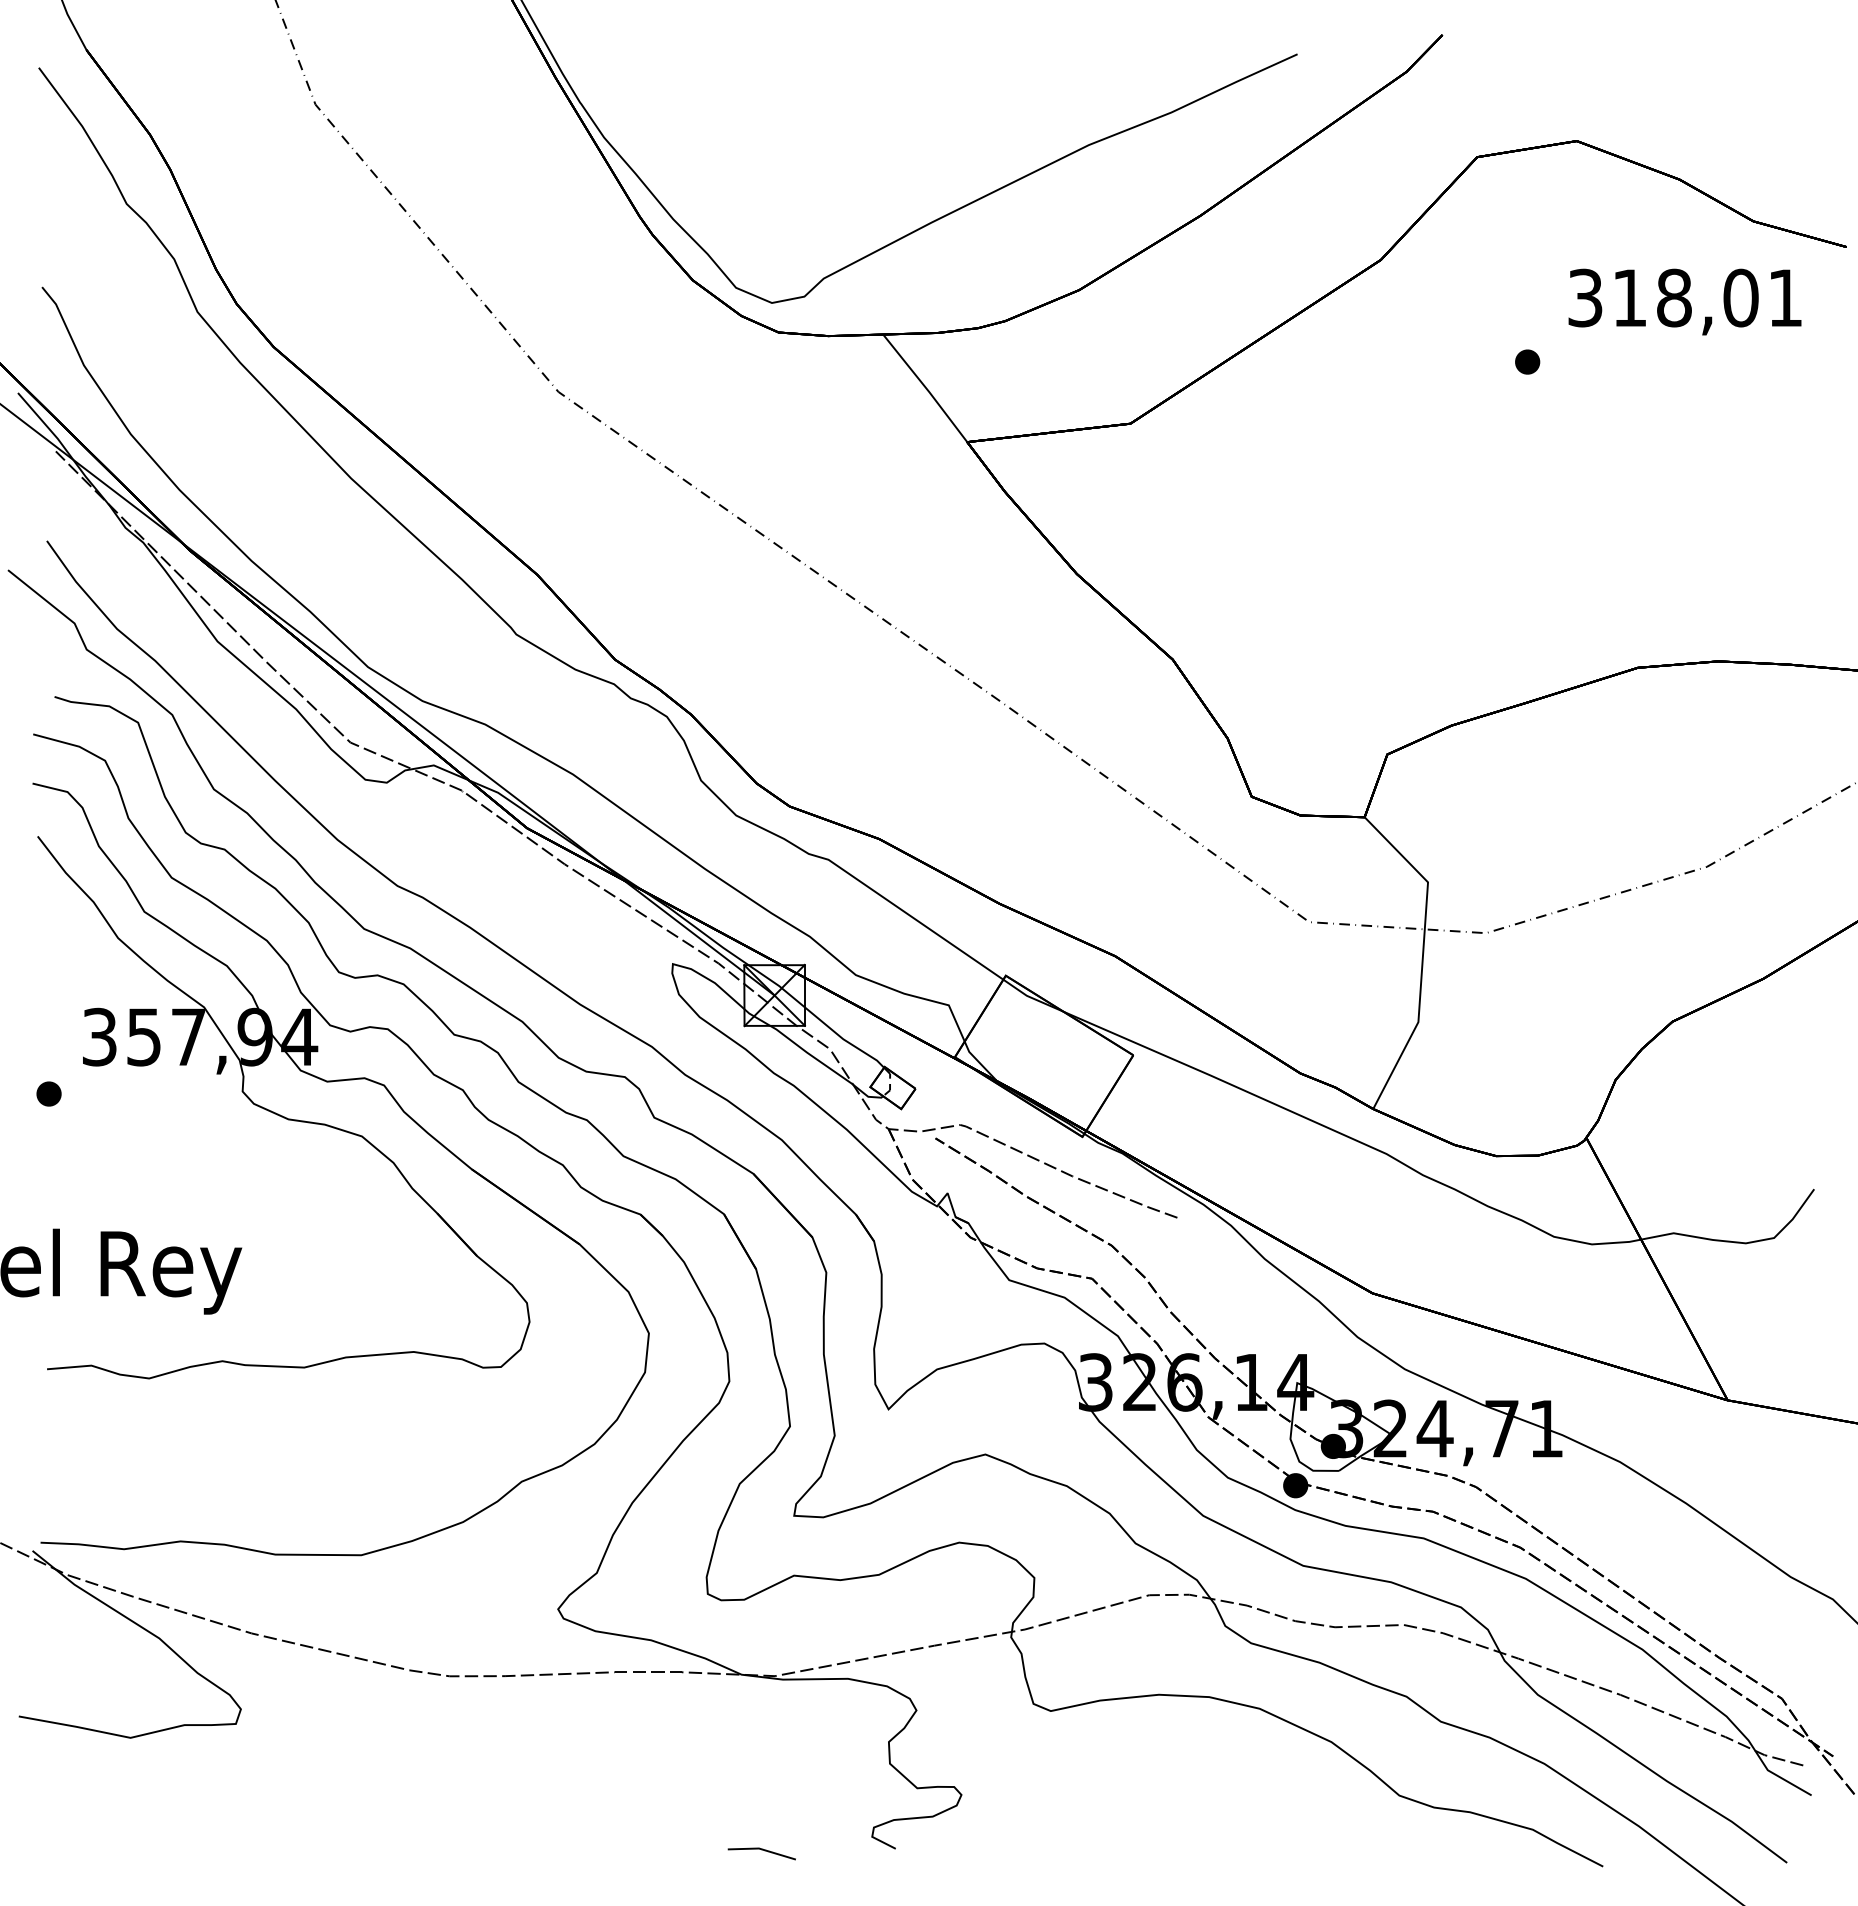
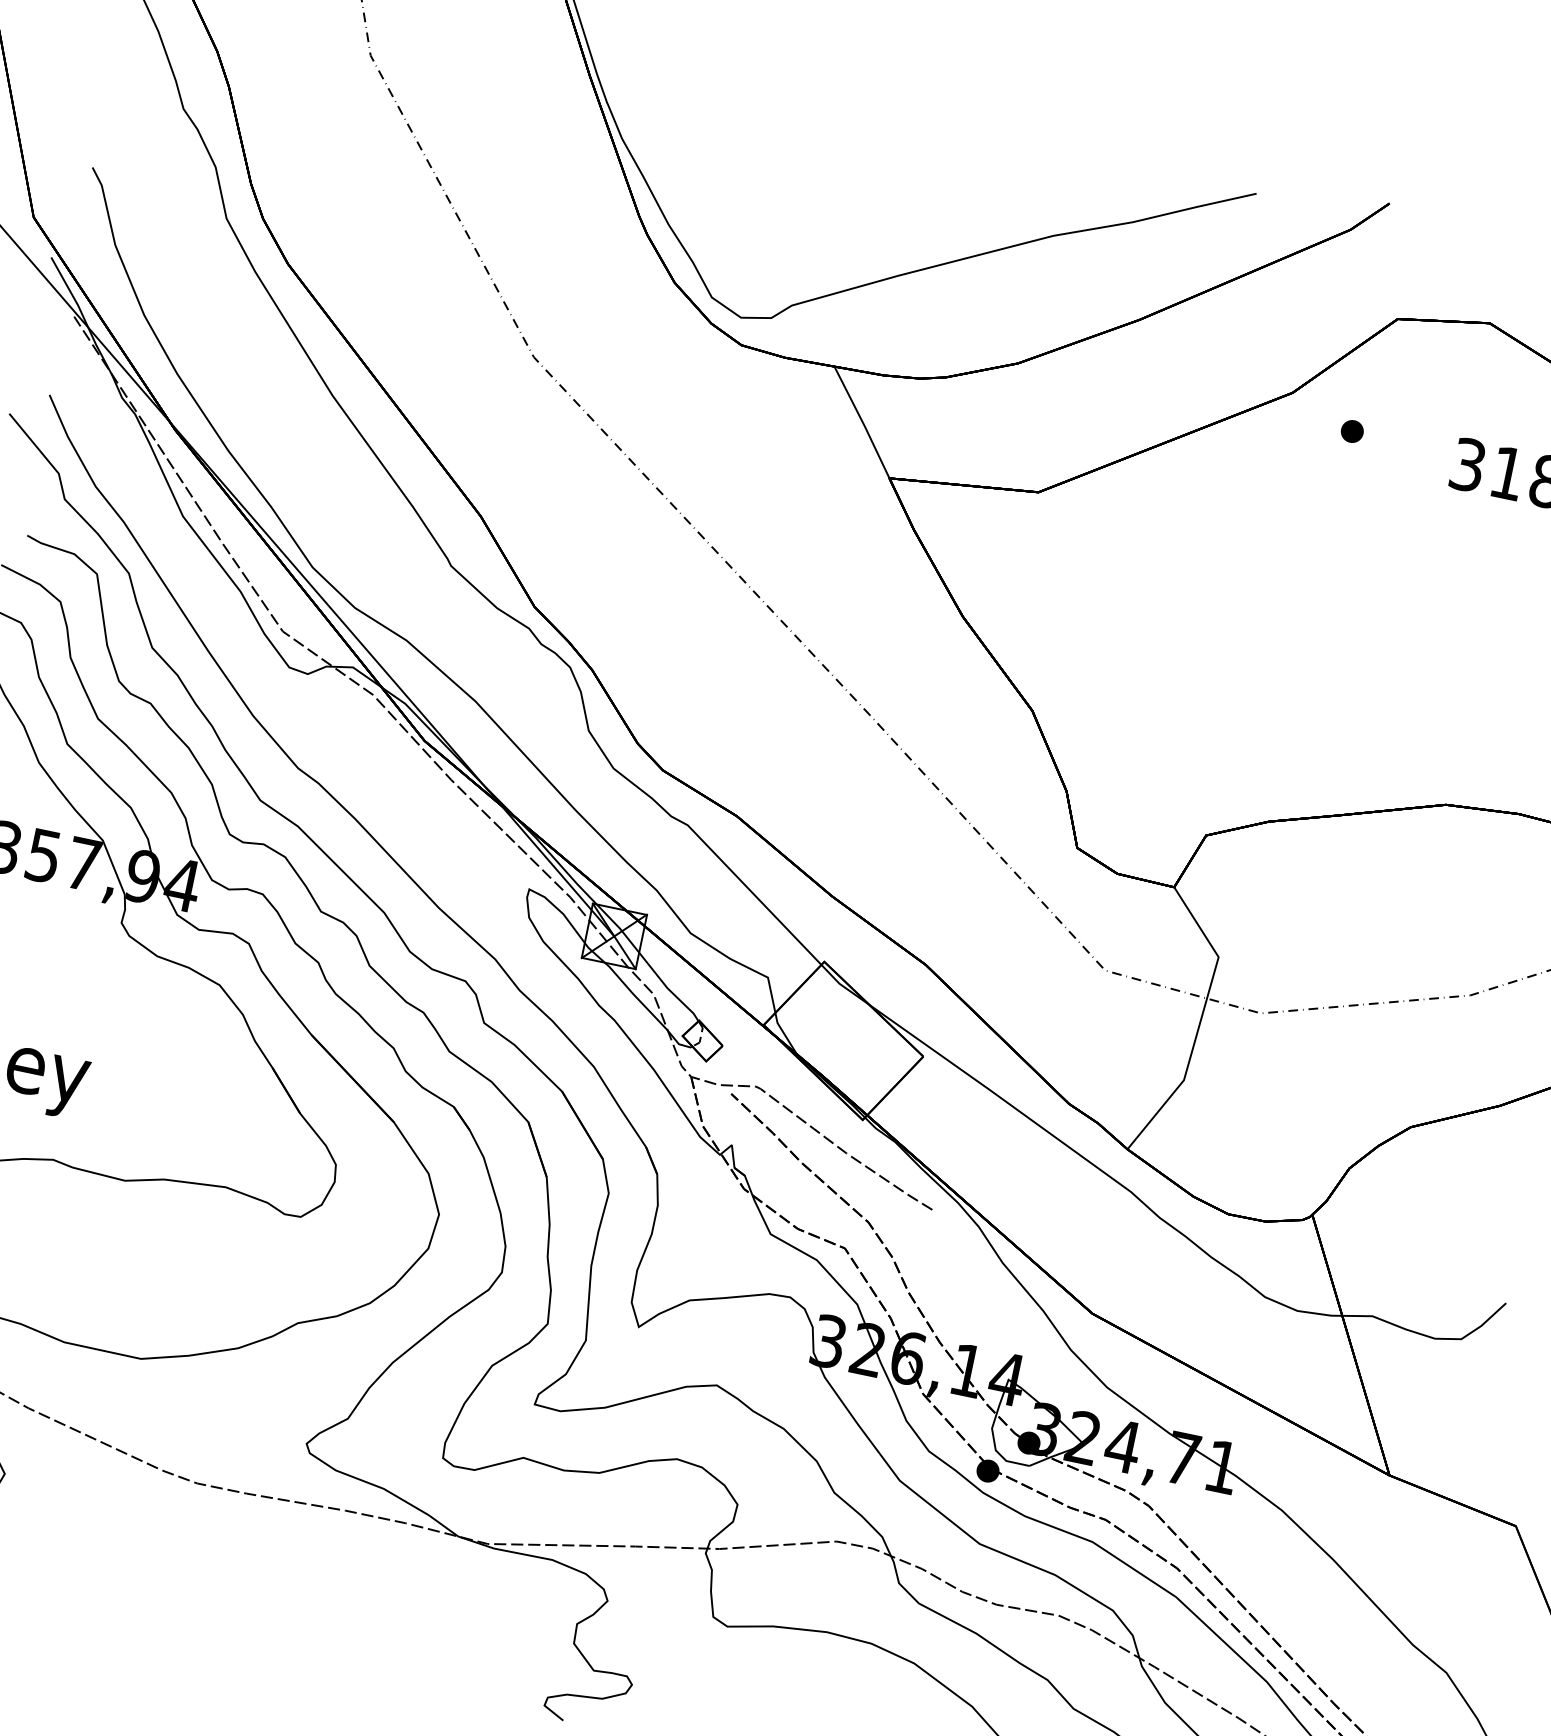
part: (1527, 361) -> (1352, 430), moved
line: (761, 1850) -> (443, 1697), removed

